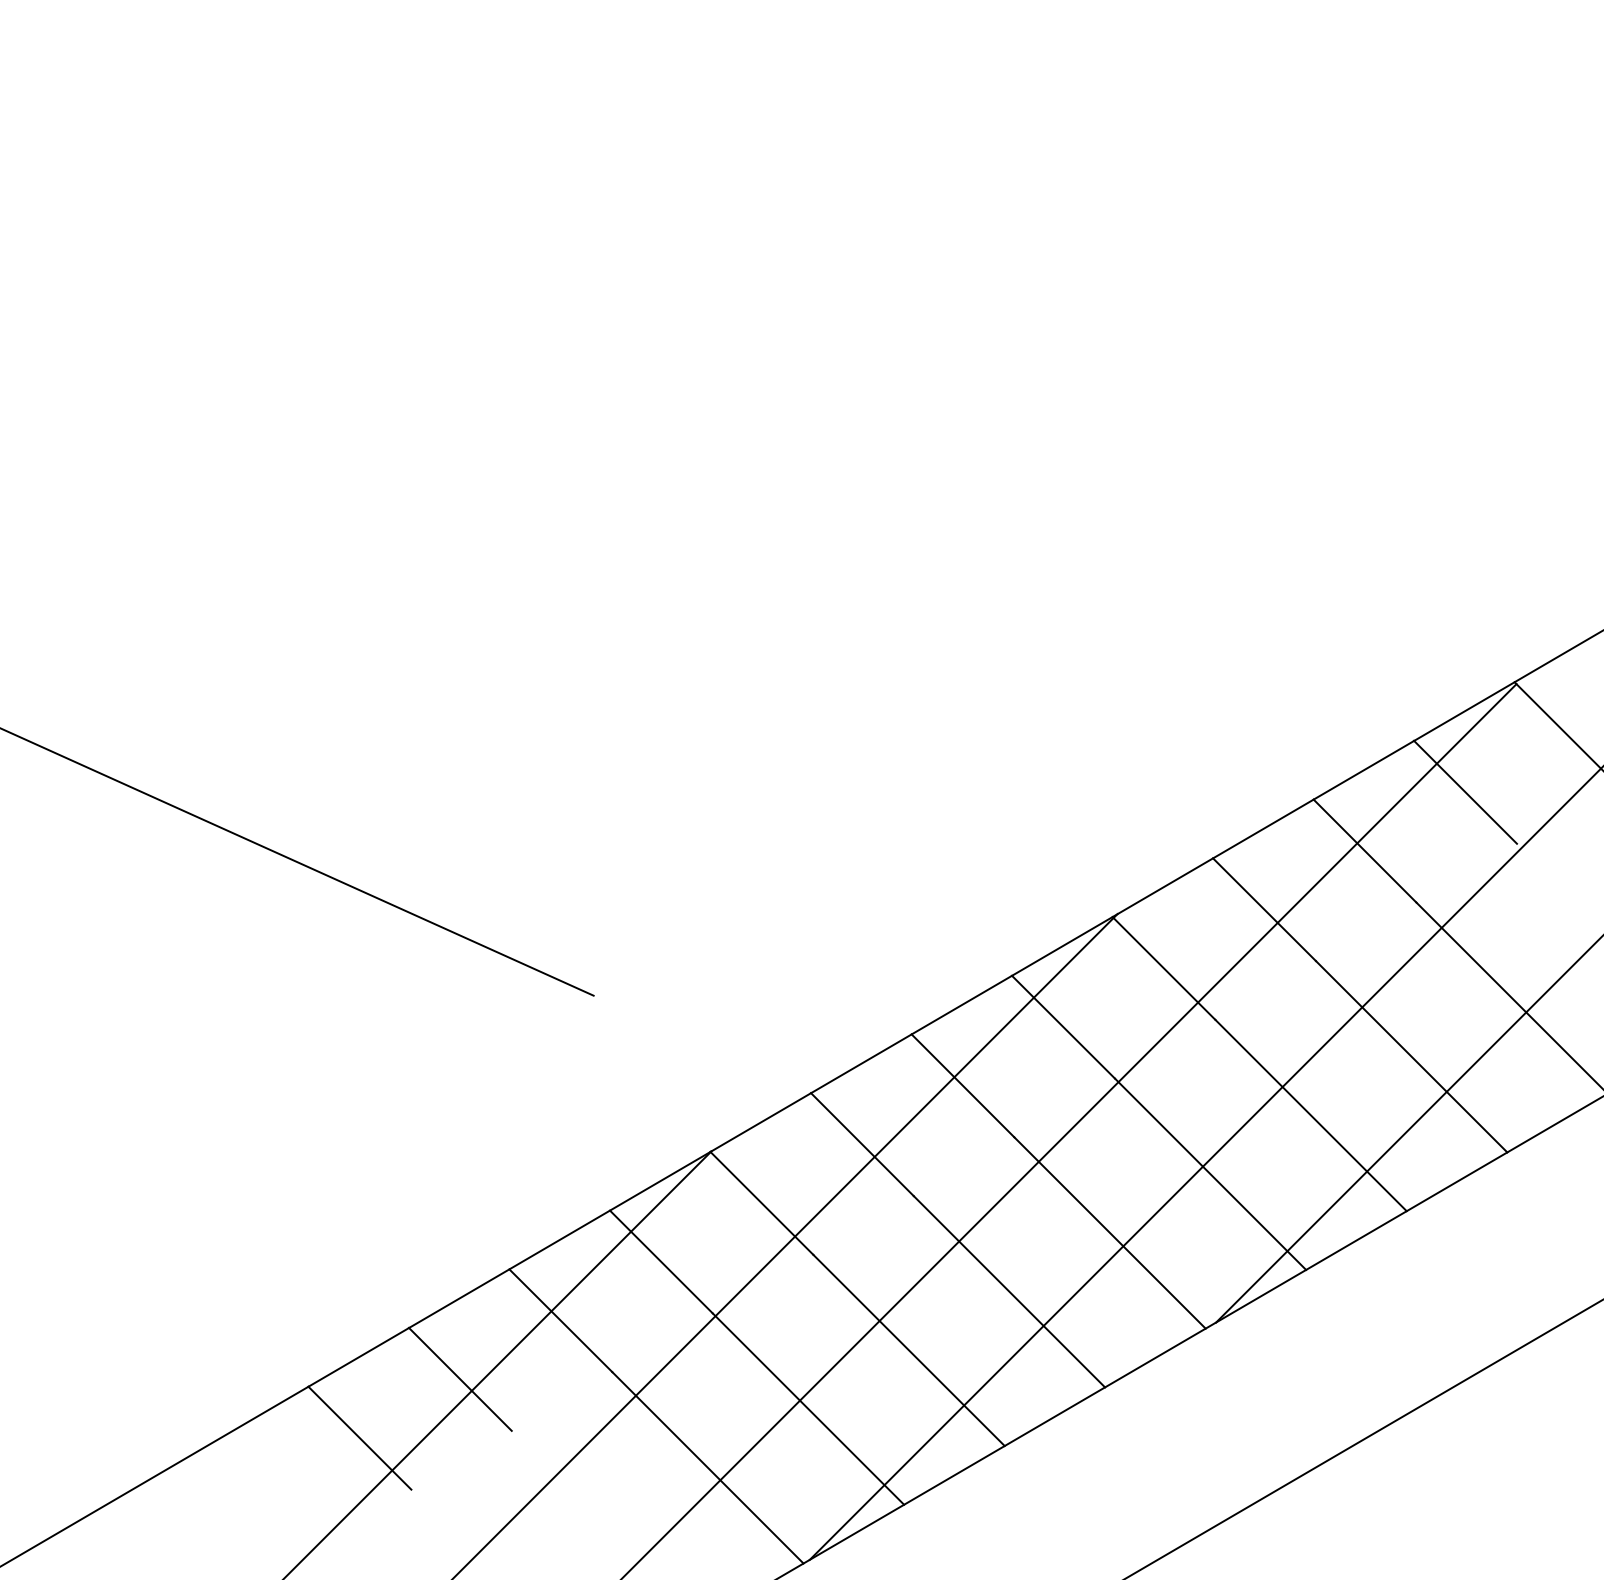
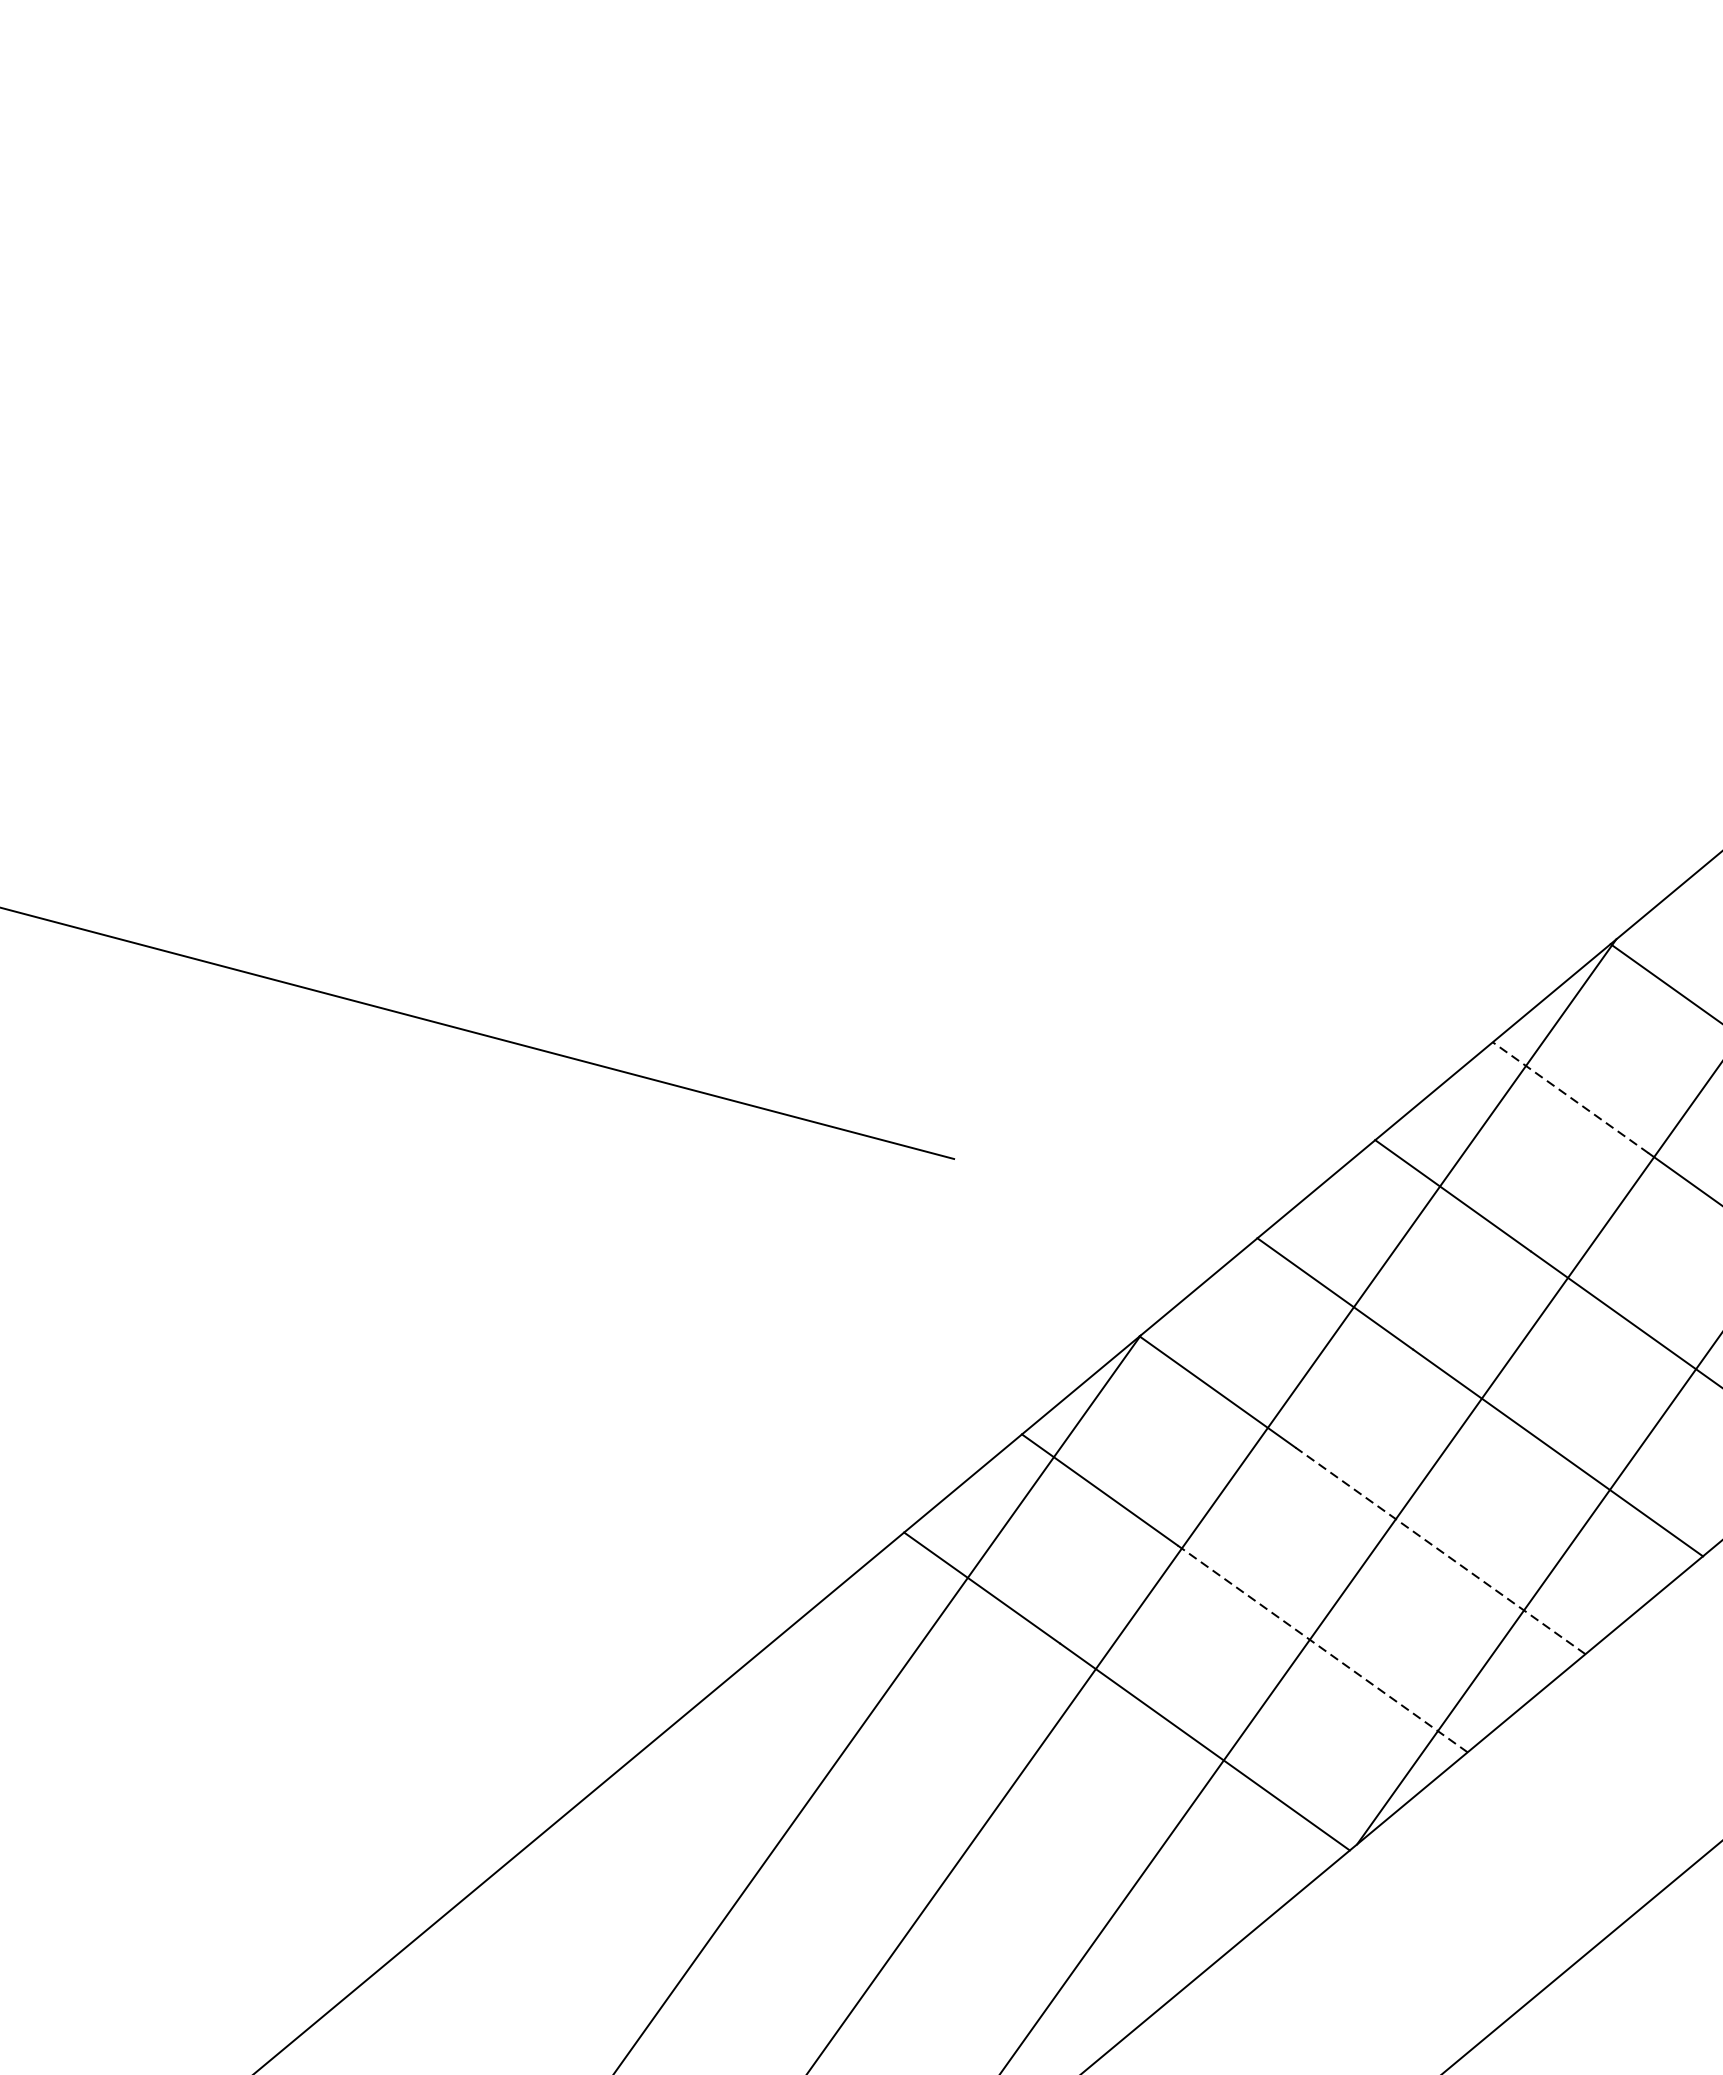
line: (1063, 1027) -> (1570, 1098), solid -> dashed
line: (908, 1350) -> (1439, 1551), solid -> dashed
line: (459, 1378) -> (863, 1685), removed
line: (808, 1408) -> (1322, 1648), solid -> dashed
line: (359, 1437) -> (746, 1783), removed

